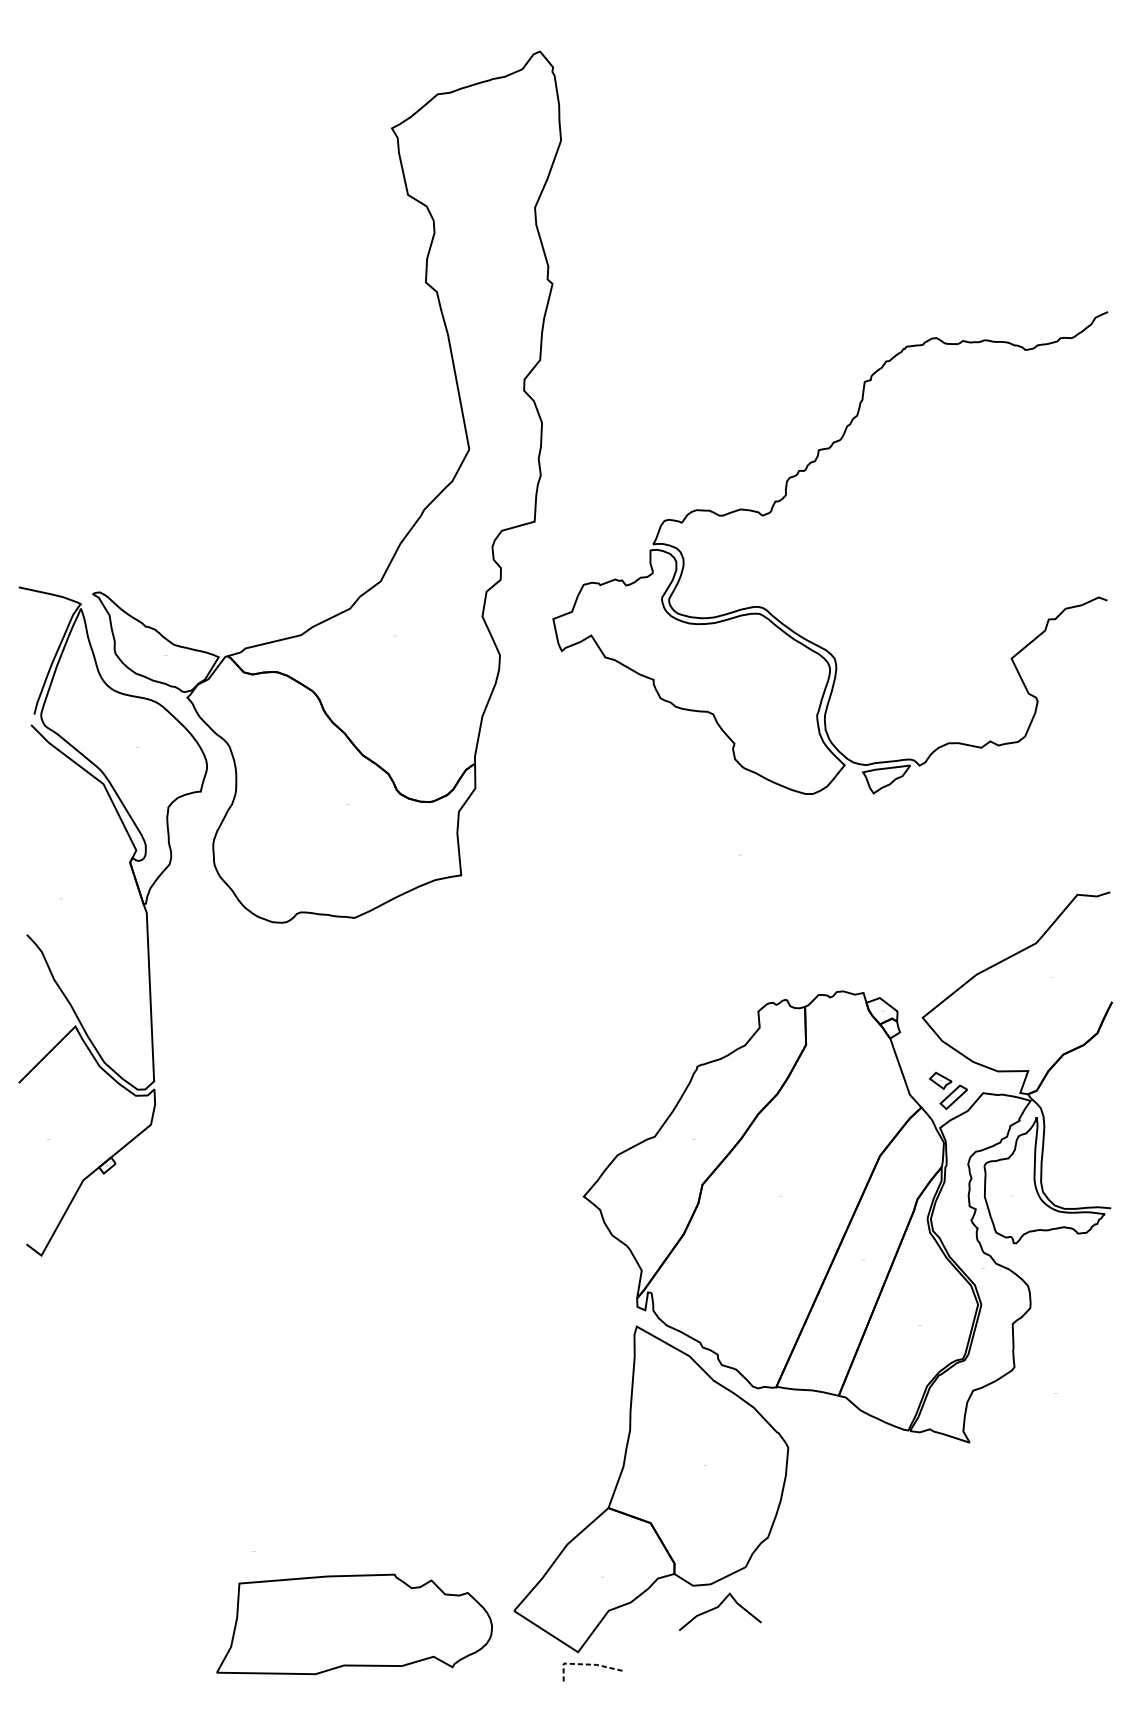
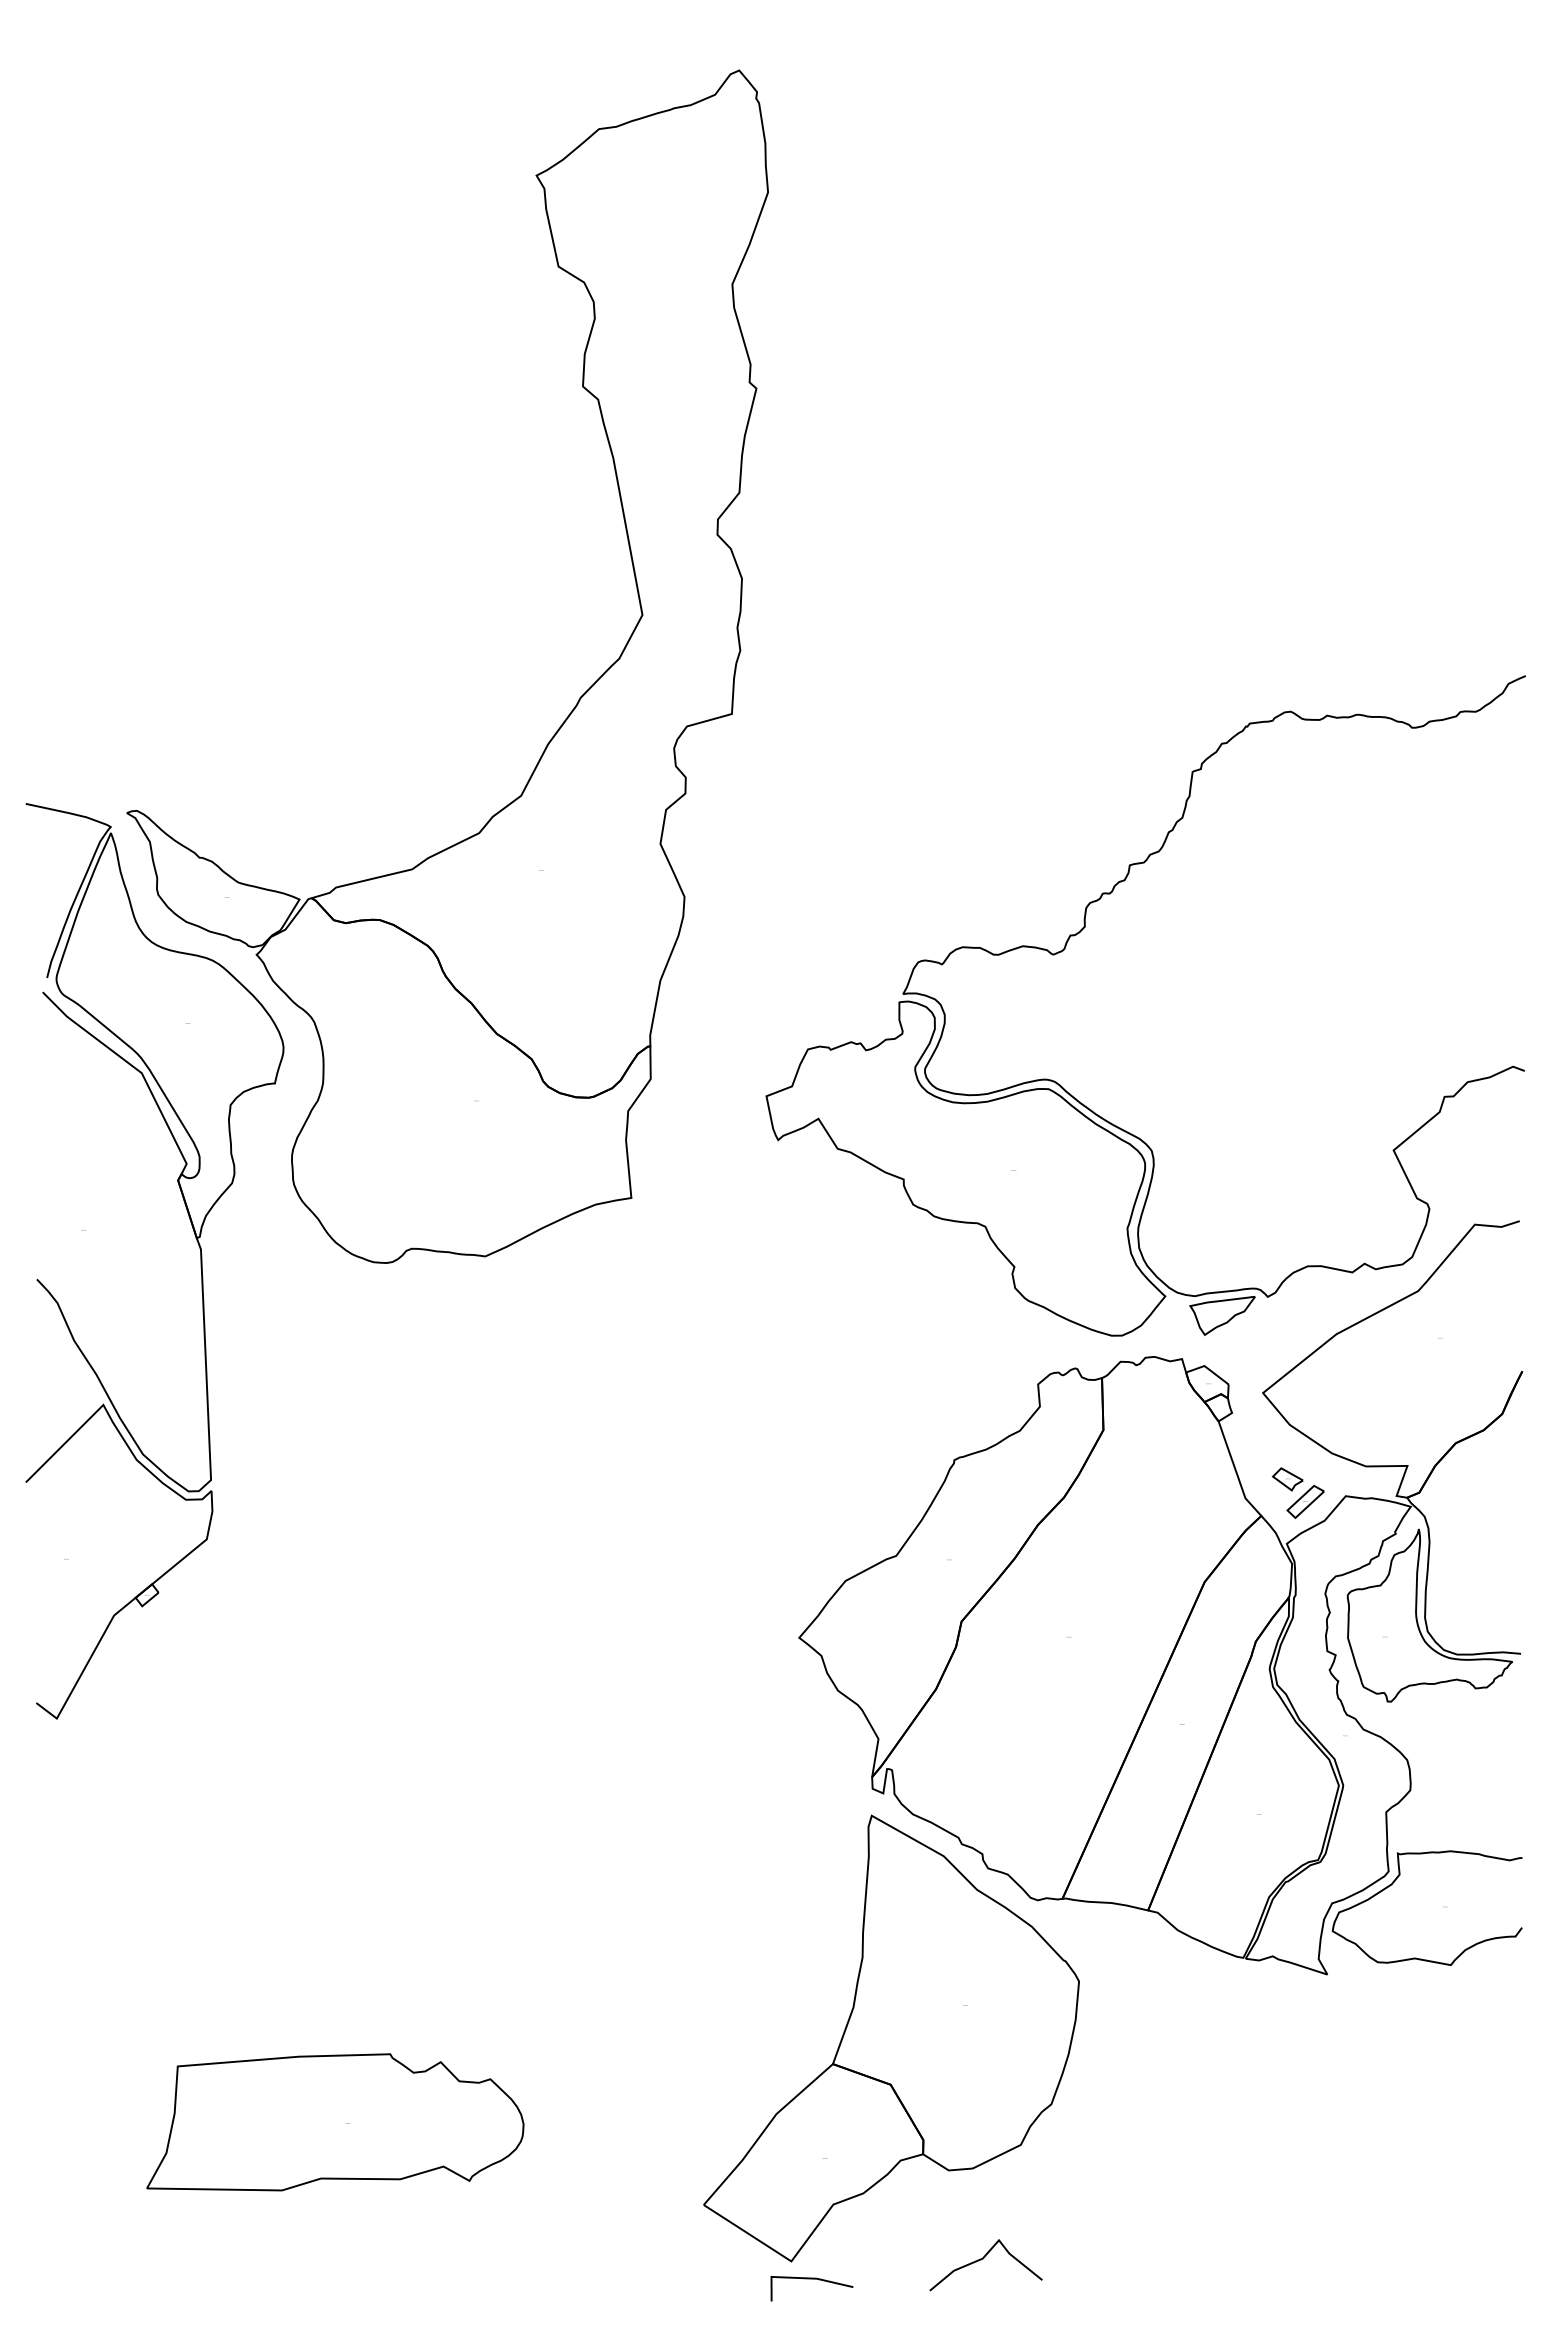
part: (771, 511) -> (1065, 949), moved
curve: (1020, 1373) -> (1396, 1880), added
curve: (718, 1607) -> (983, 2259), moved
part: (354, 1624) -> (335, 2122), moved
line: (585, 1664) -> (801, 2278), dashed -> solid

